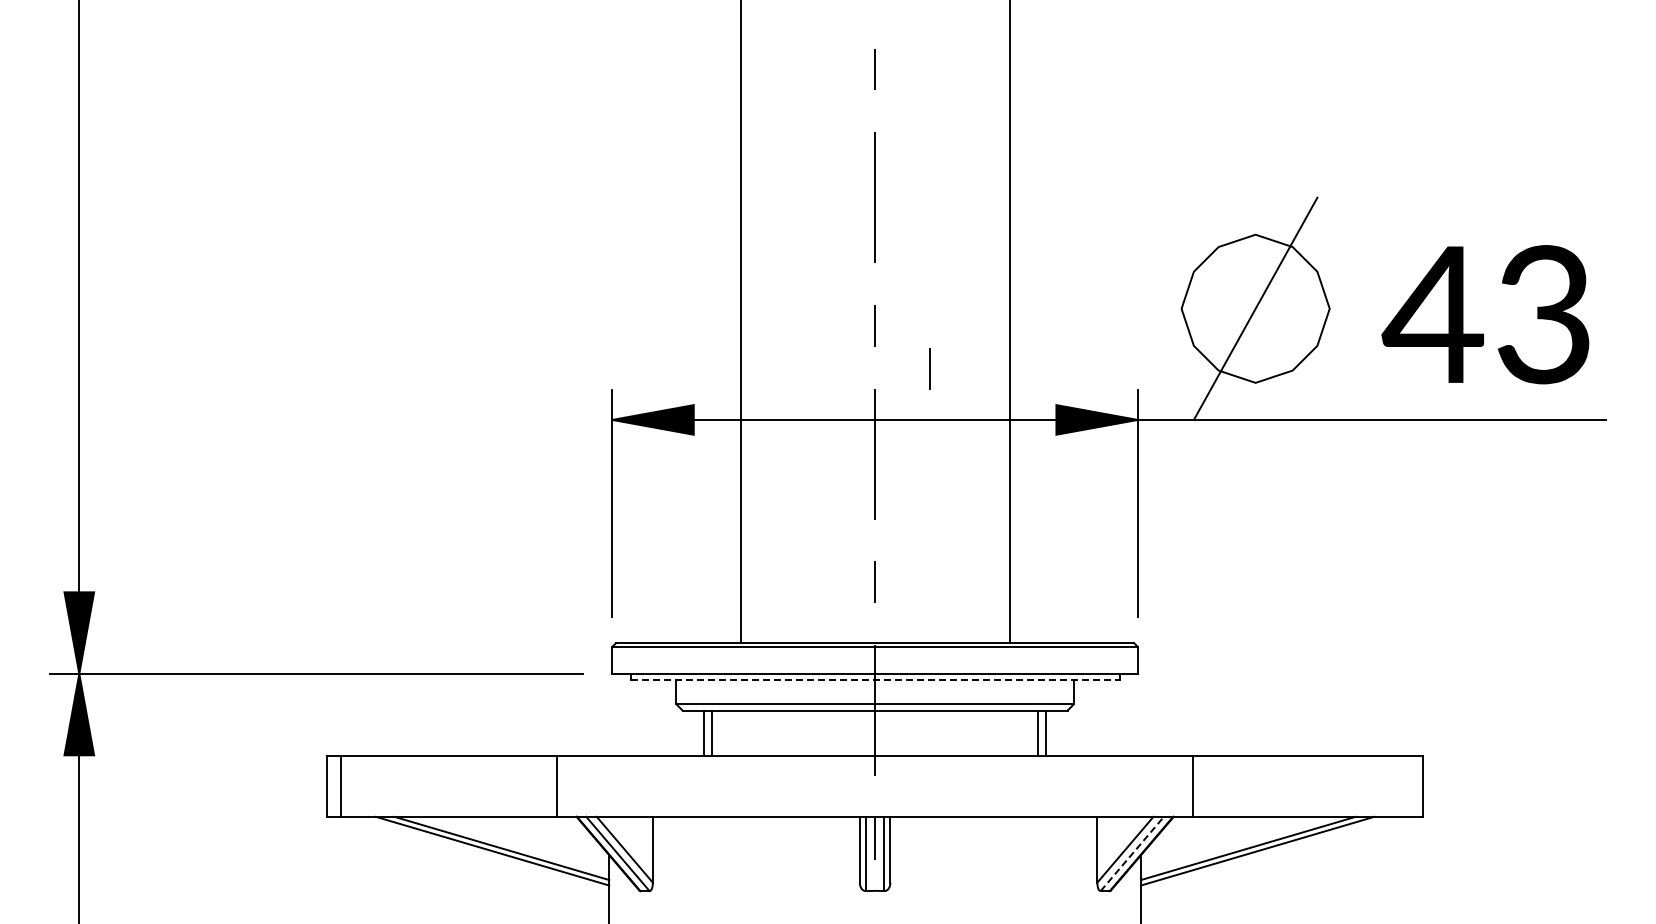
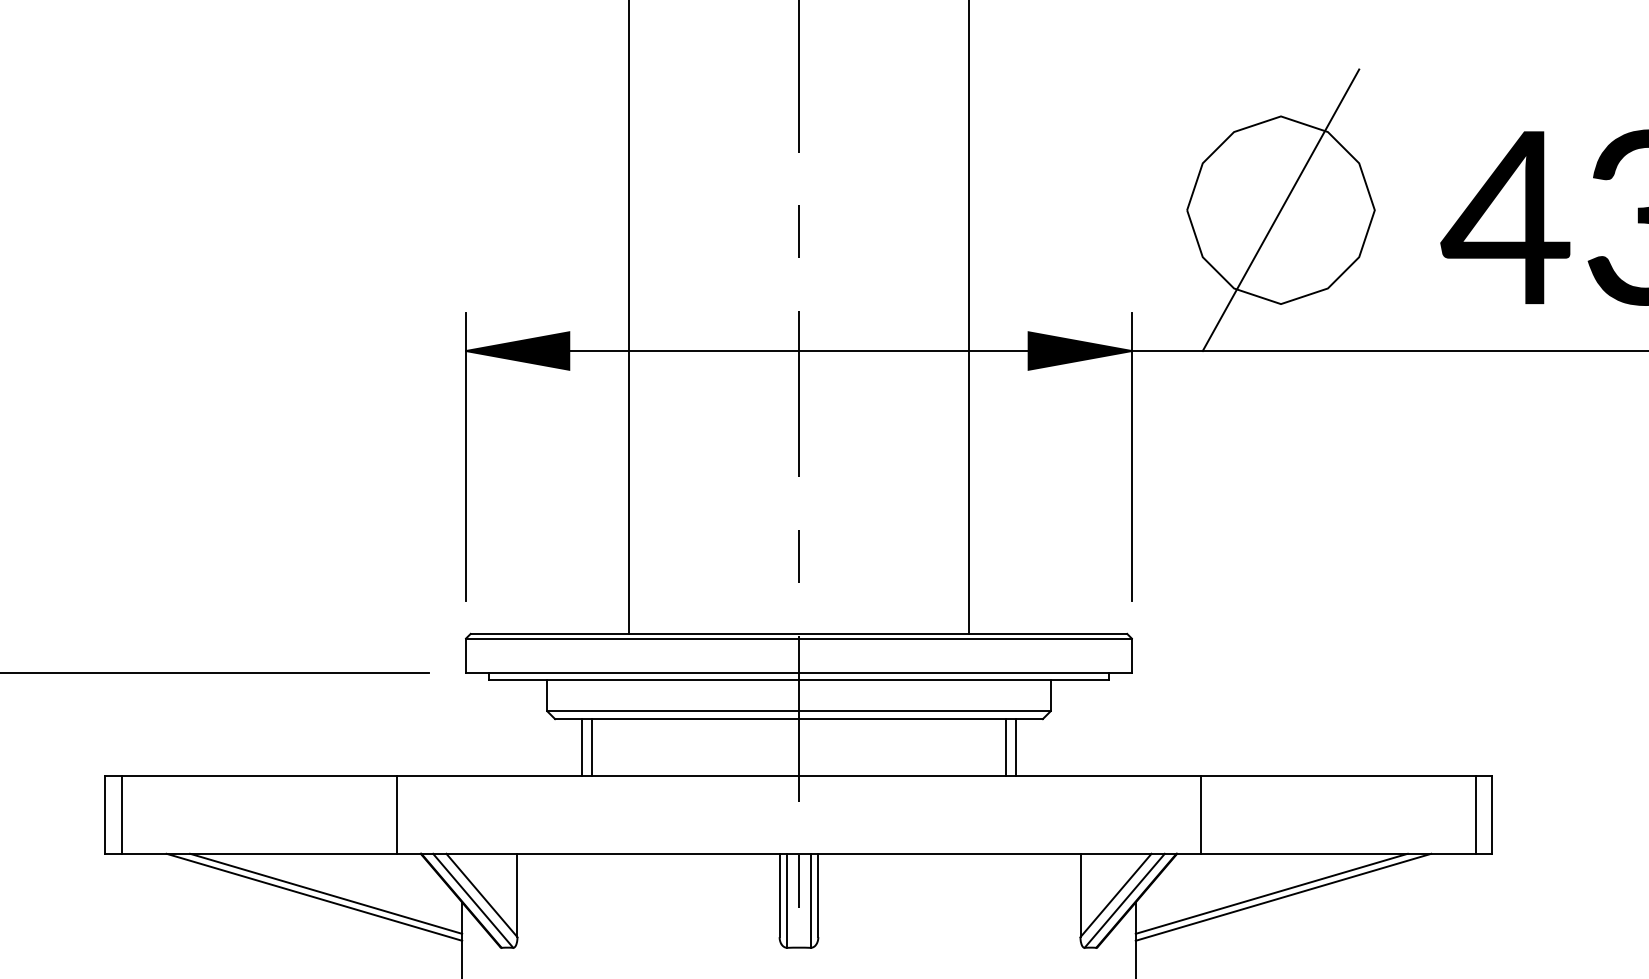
line: (929, 368) -> (867, 285), removed
line: (875, 679) -> (799, 679), dashed -> solid
line: (1409, 785) -> (1475, 814), added
line: (1132, 853) -> (1124, 900), dashed -> solid

